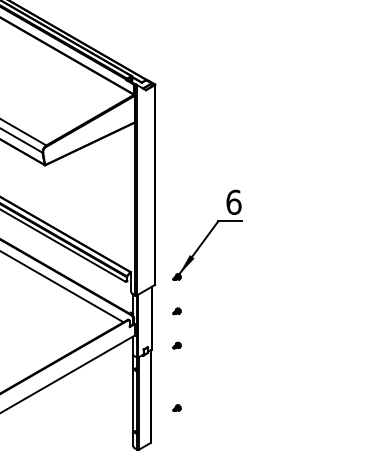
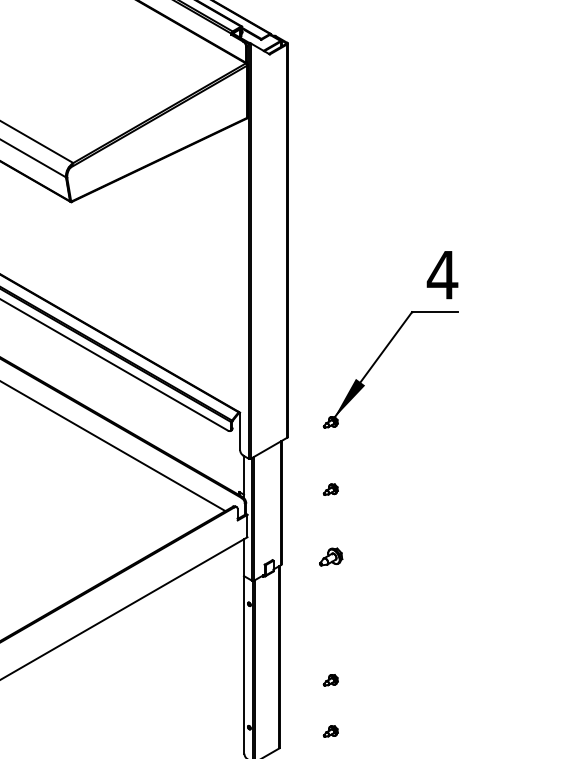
text: (233, 201) -> (441, 273), 6 -> 4
part: (176, 345) -> (329, 556), size x1.6
part: (176, 433) -> (329, 730), added

